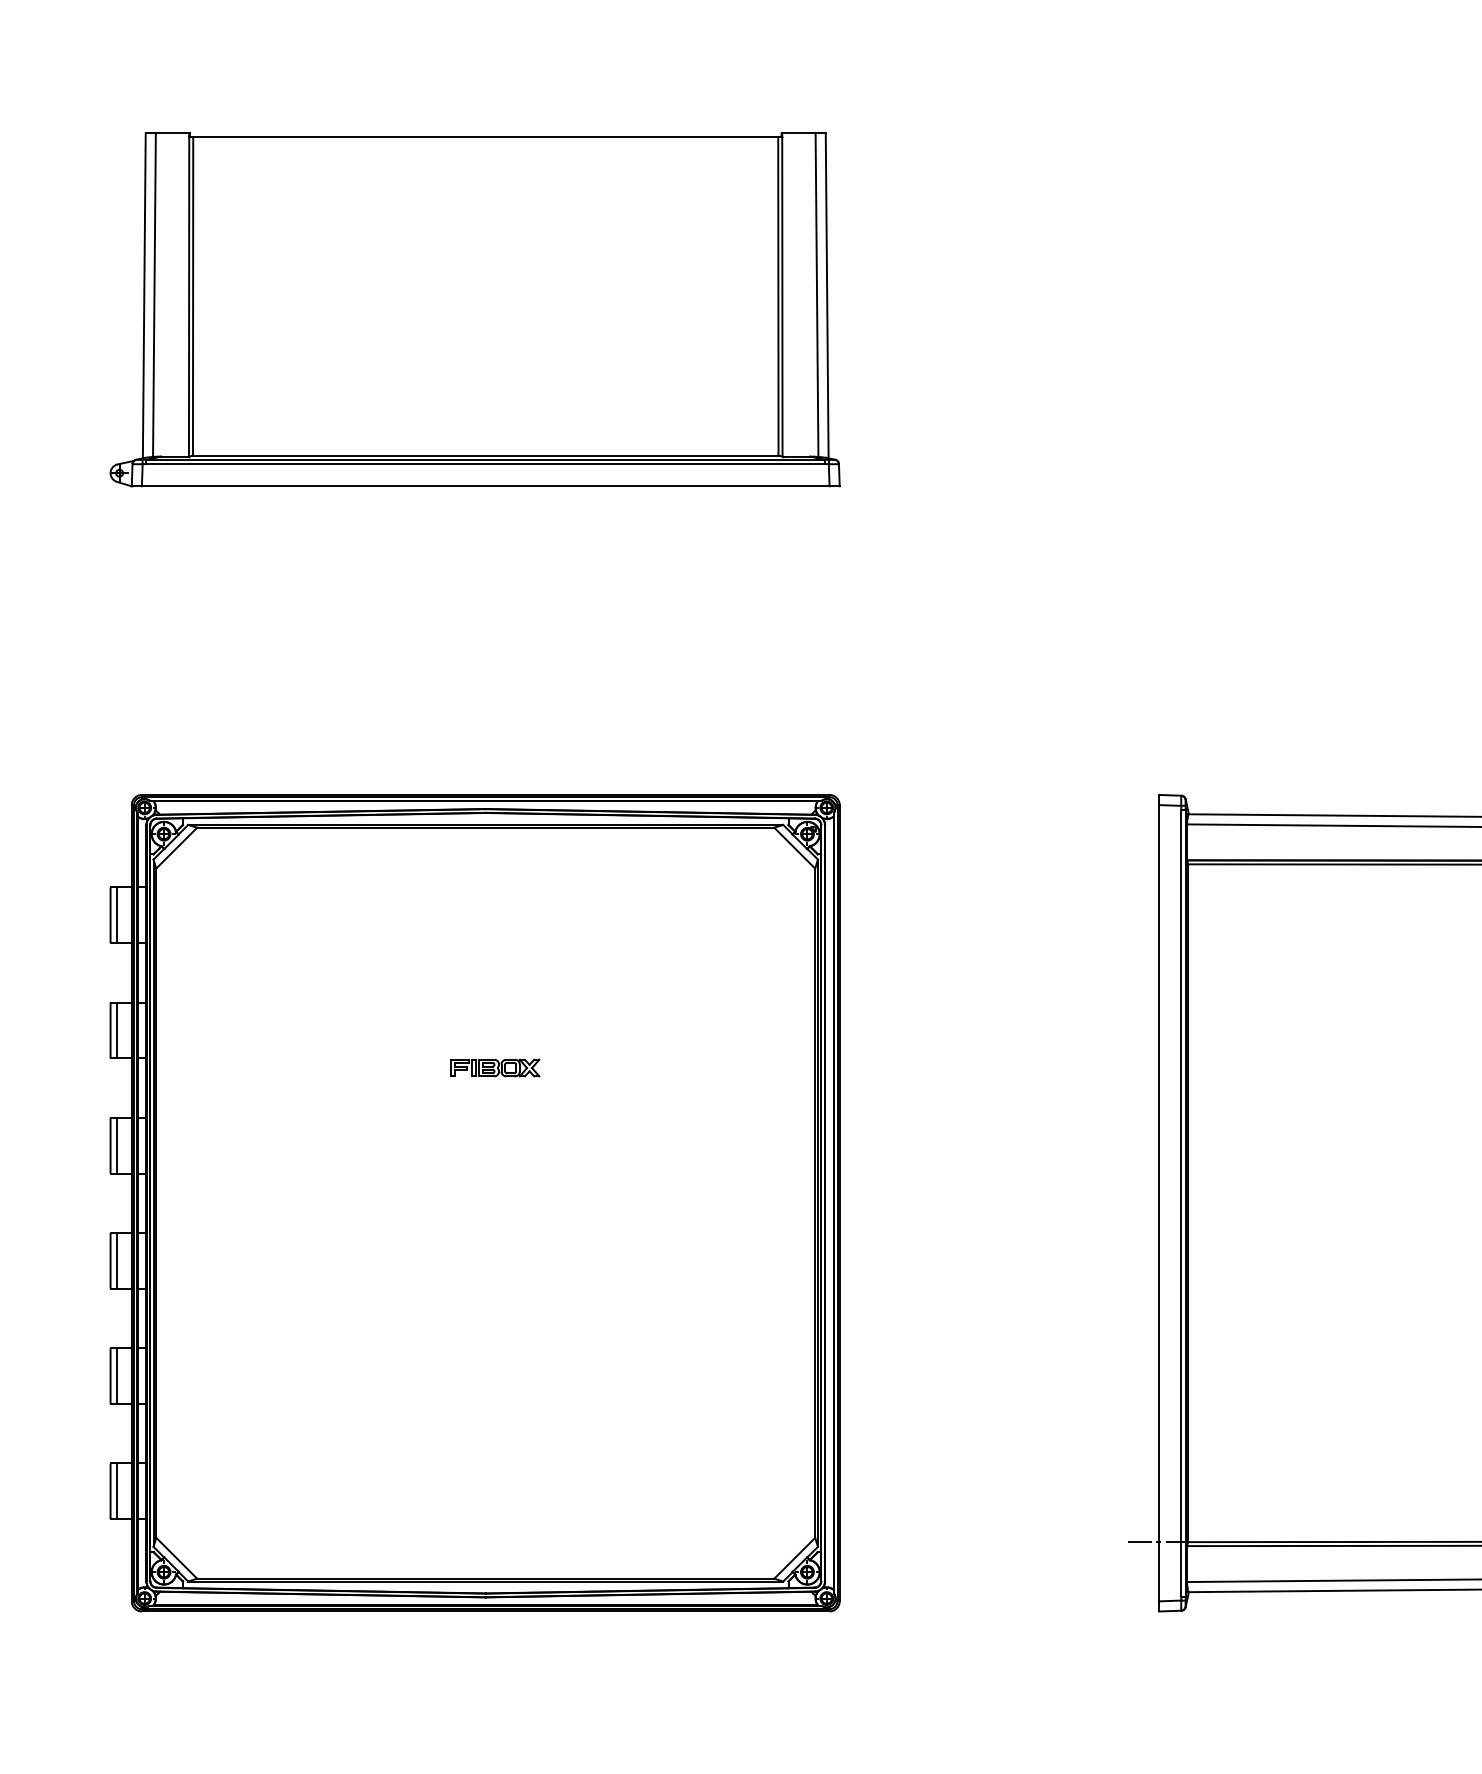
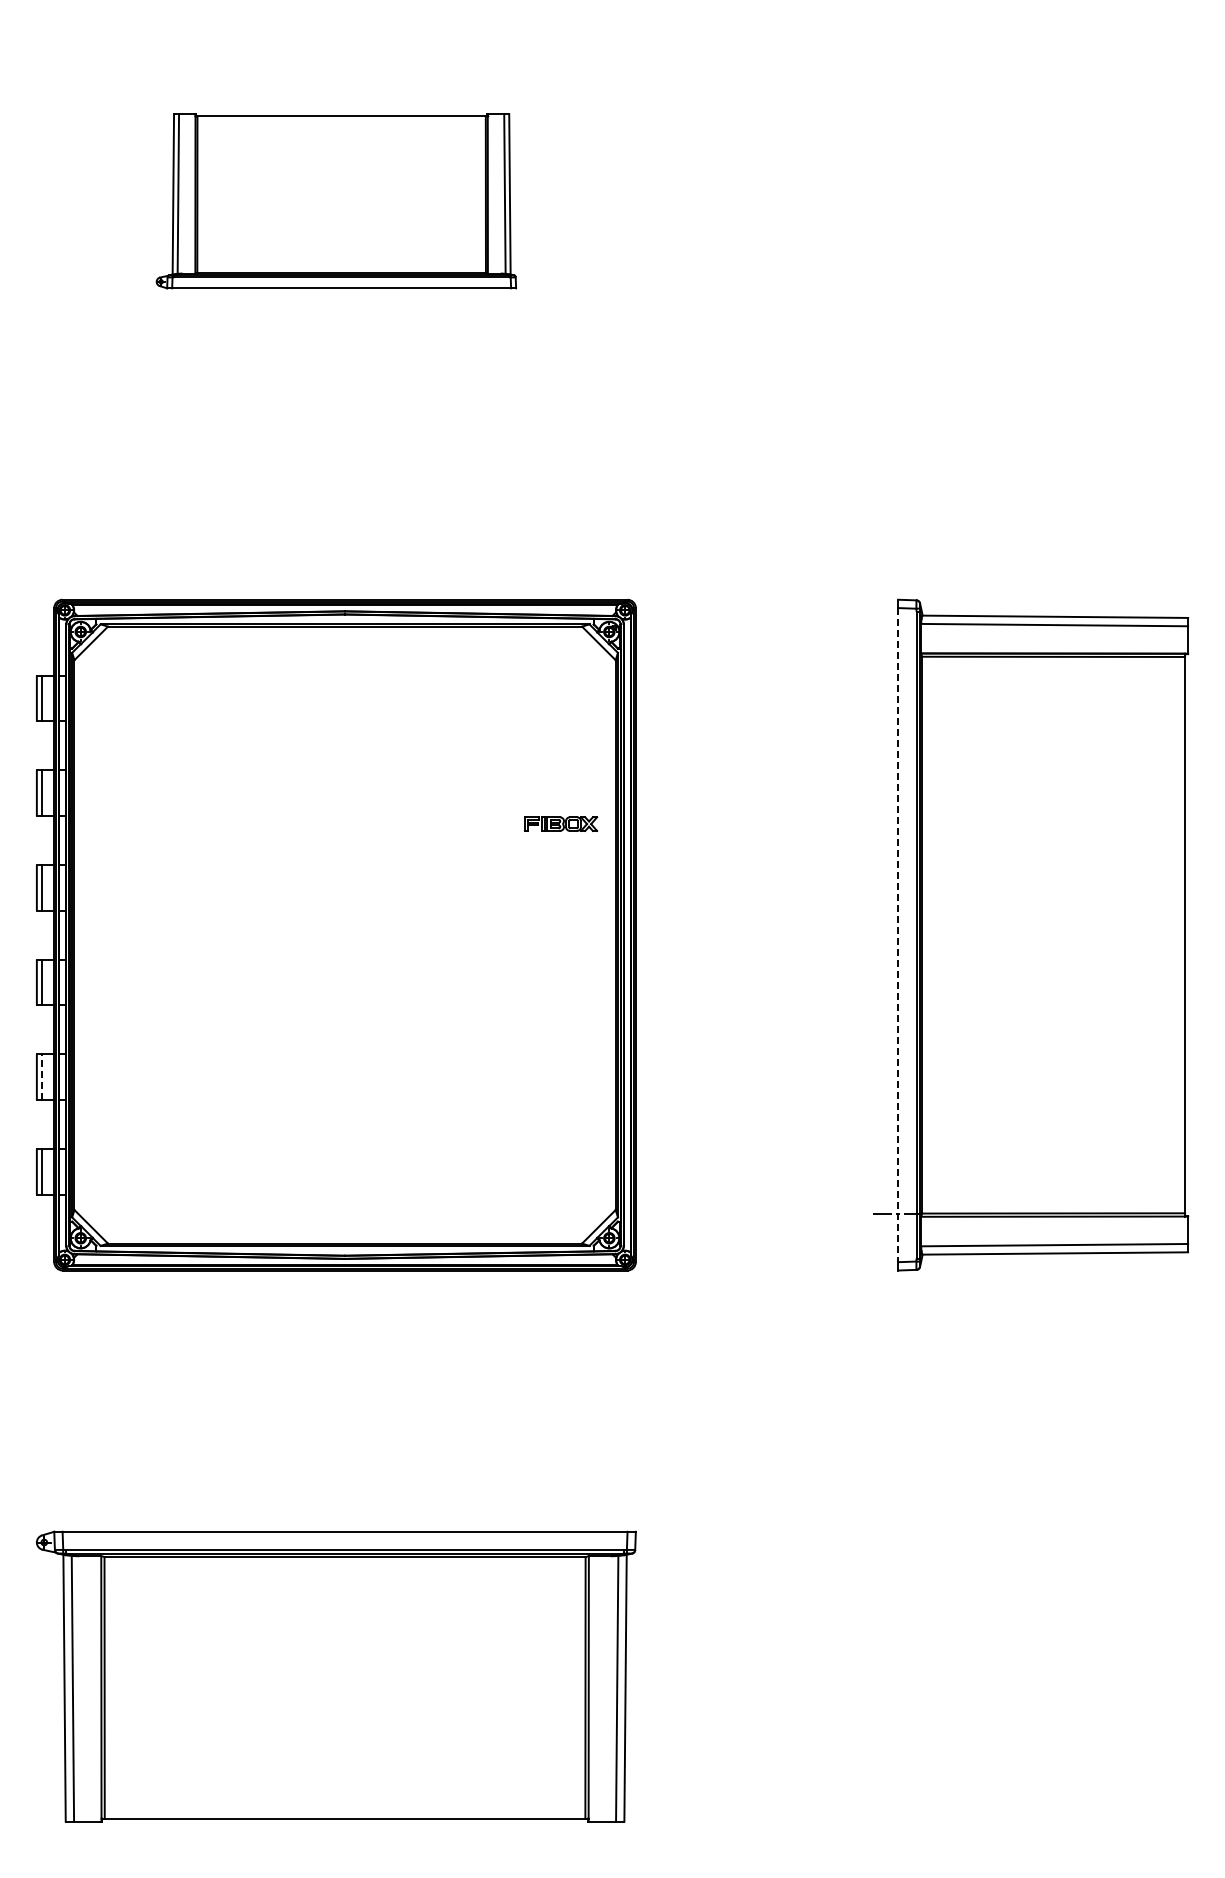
part: (475, 310) -> (336, 201), size x0.6
part: (496, 1067) -> (561, 823), moved
line: (1159, 1203) -> (898, 935), solid -> dashed
line: (117, 1376) -> (42, 1077), solid -> dashed

